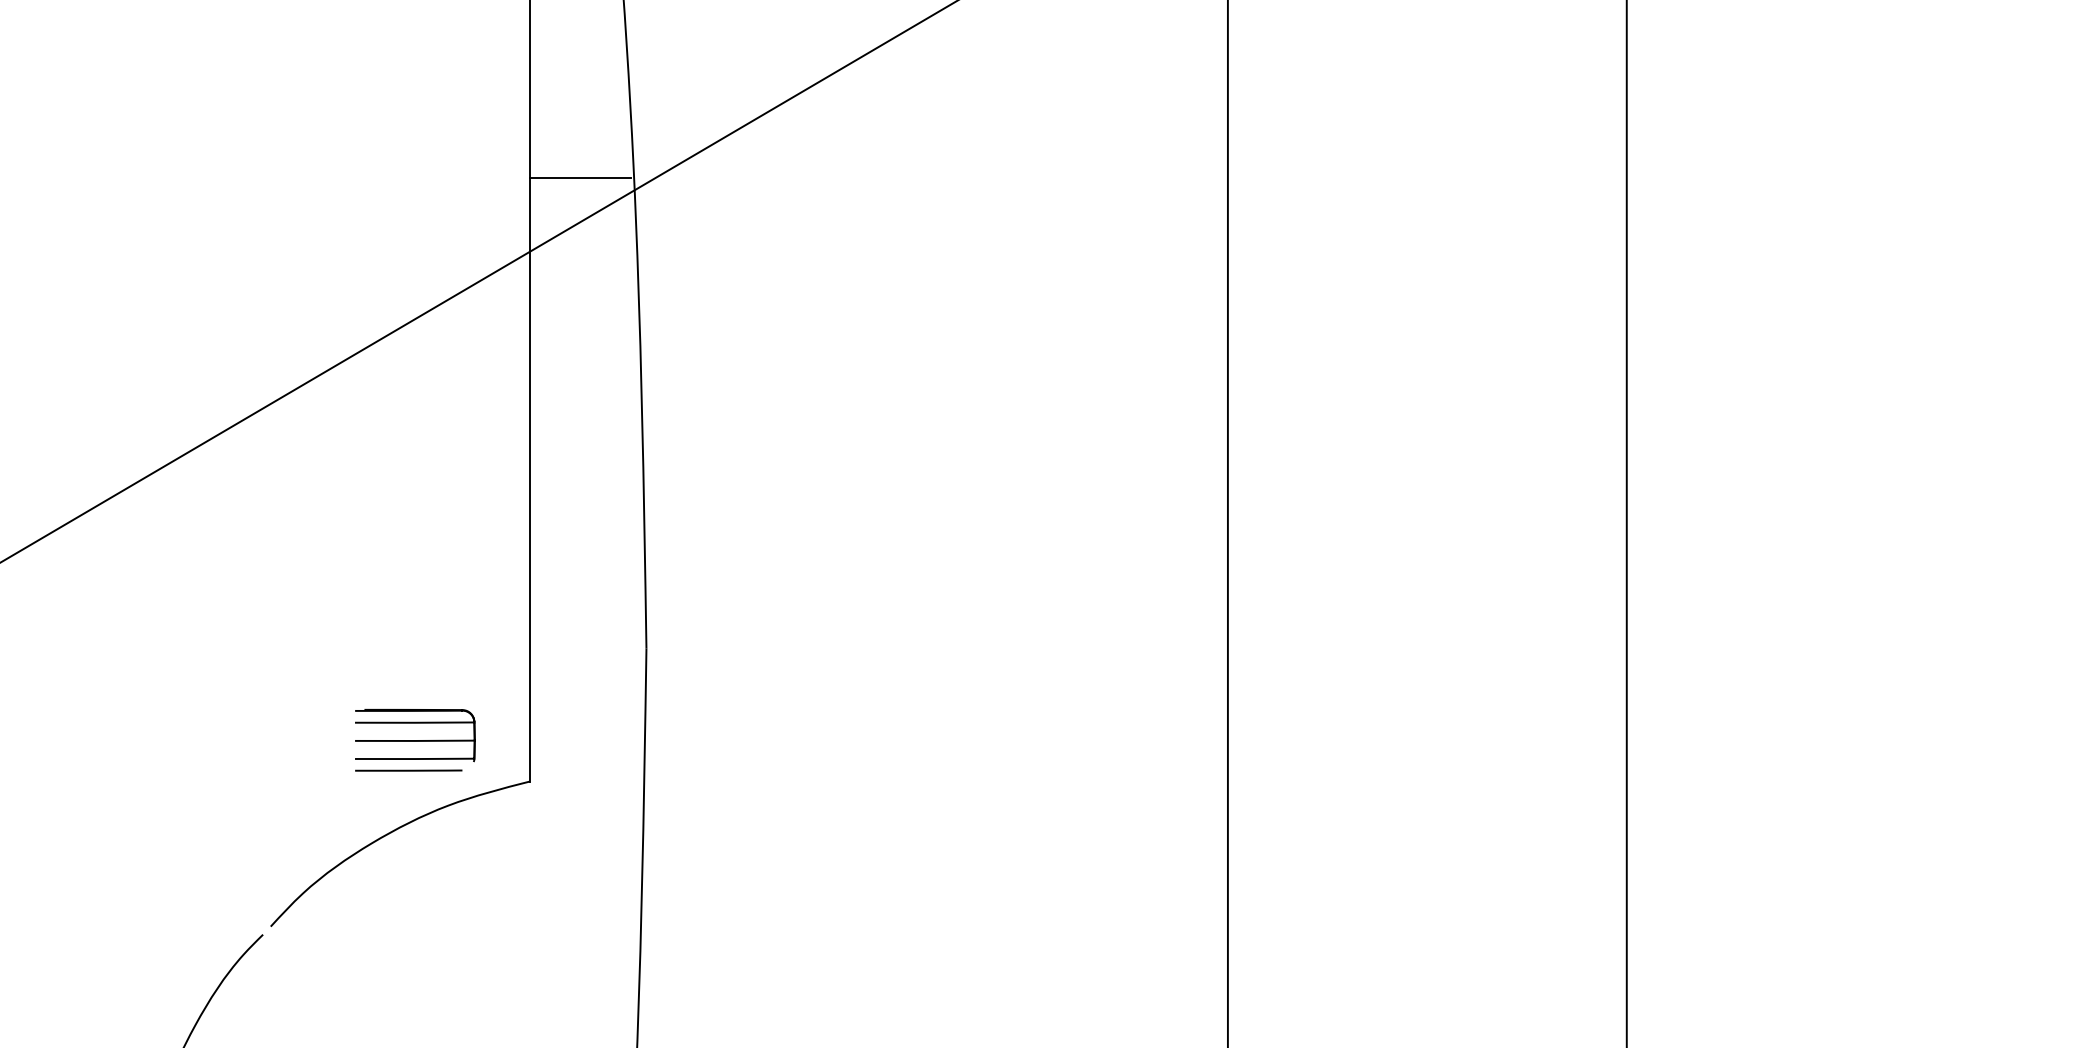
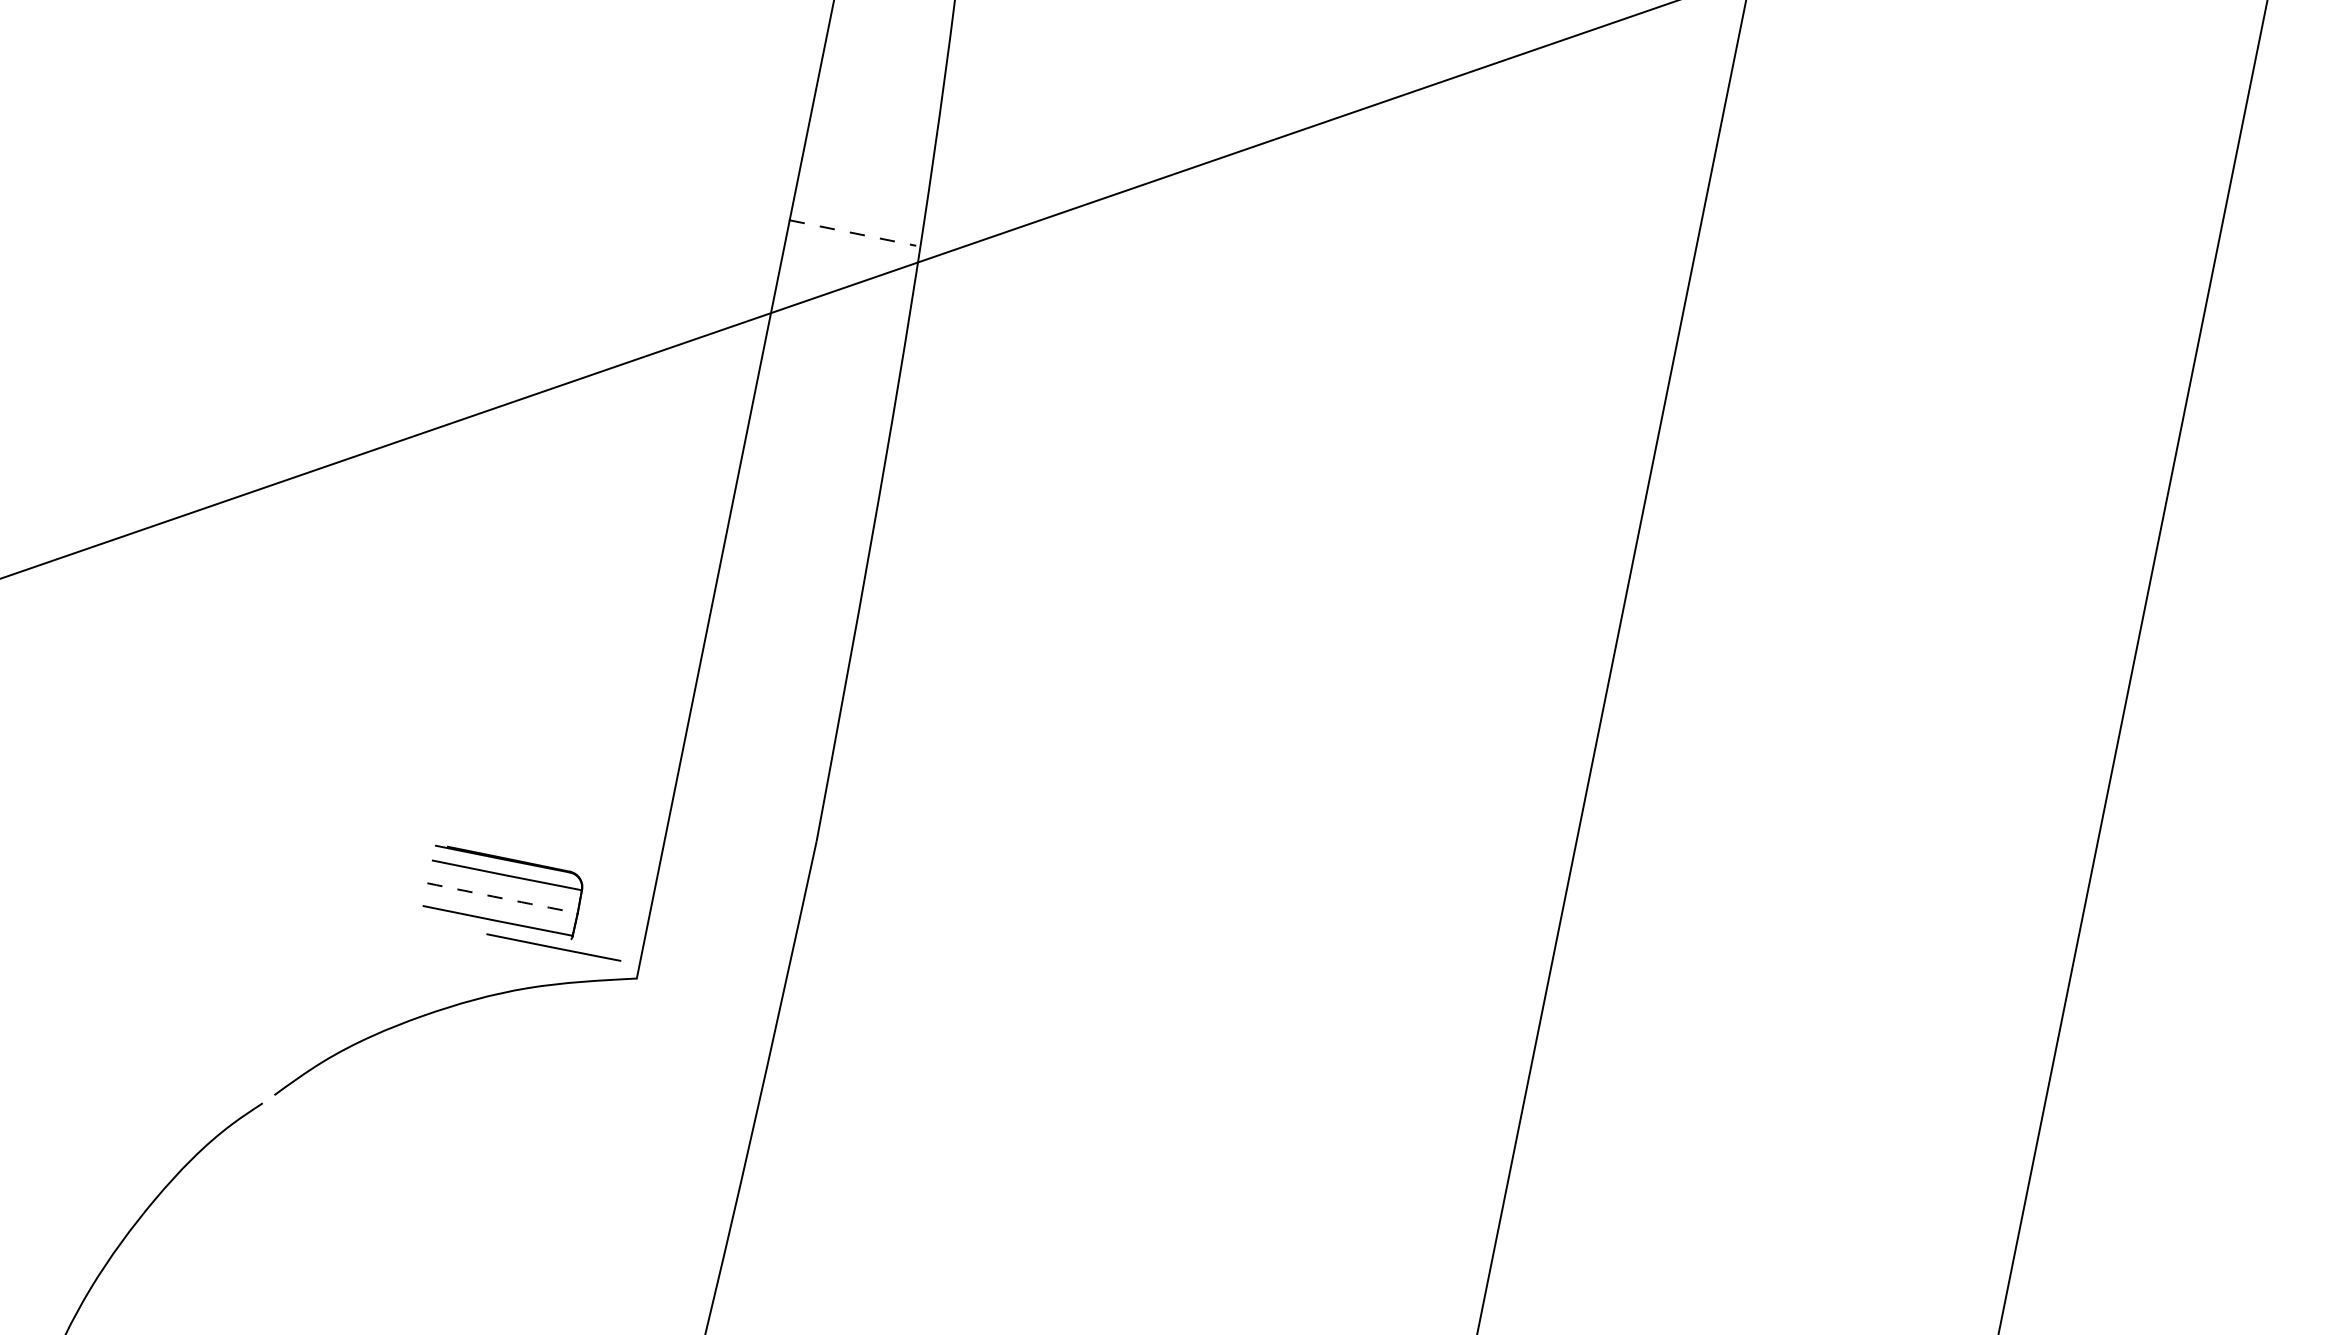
line: (580, 177) -> (853, 232), solid -> dashed
arc: (414, 740) -> (502, 897), solid -> dashed
line: (408, 770) -> (553, 947), moved

